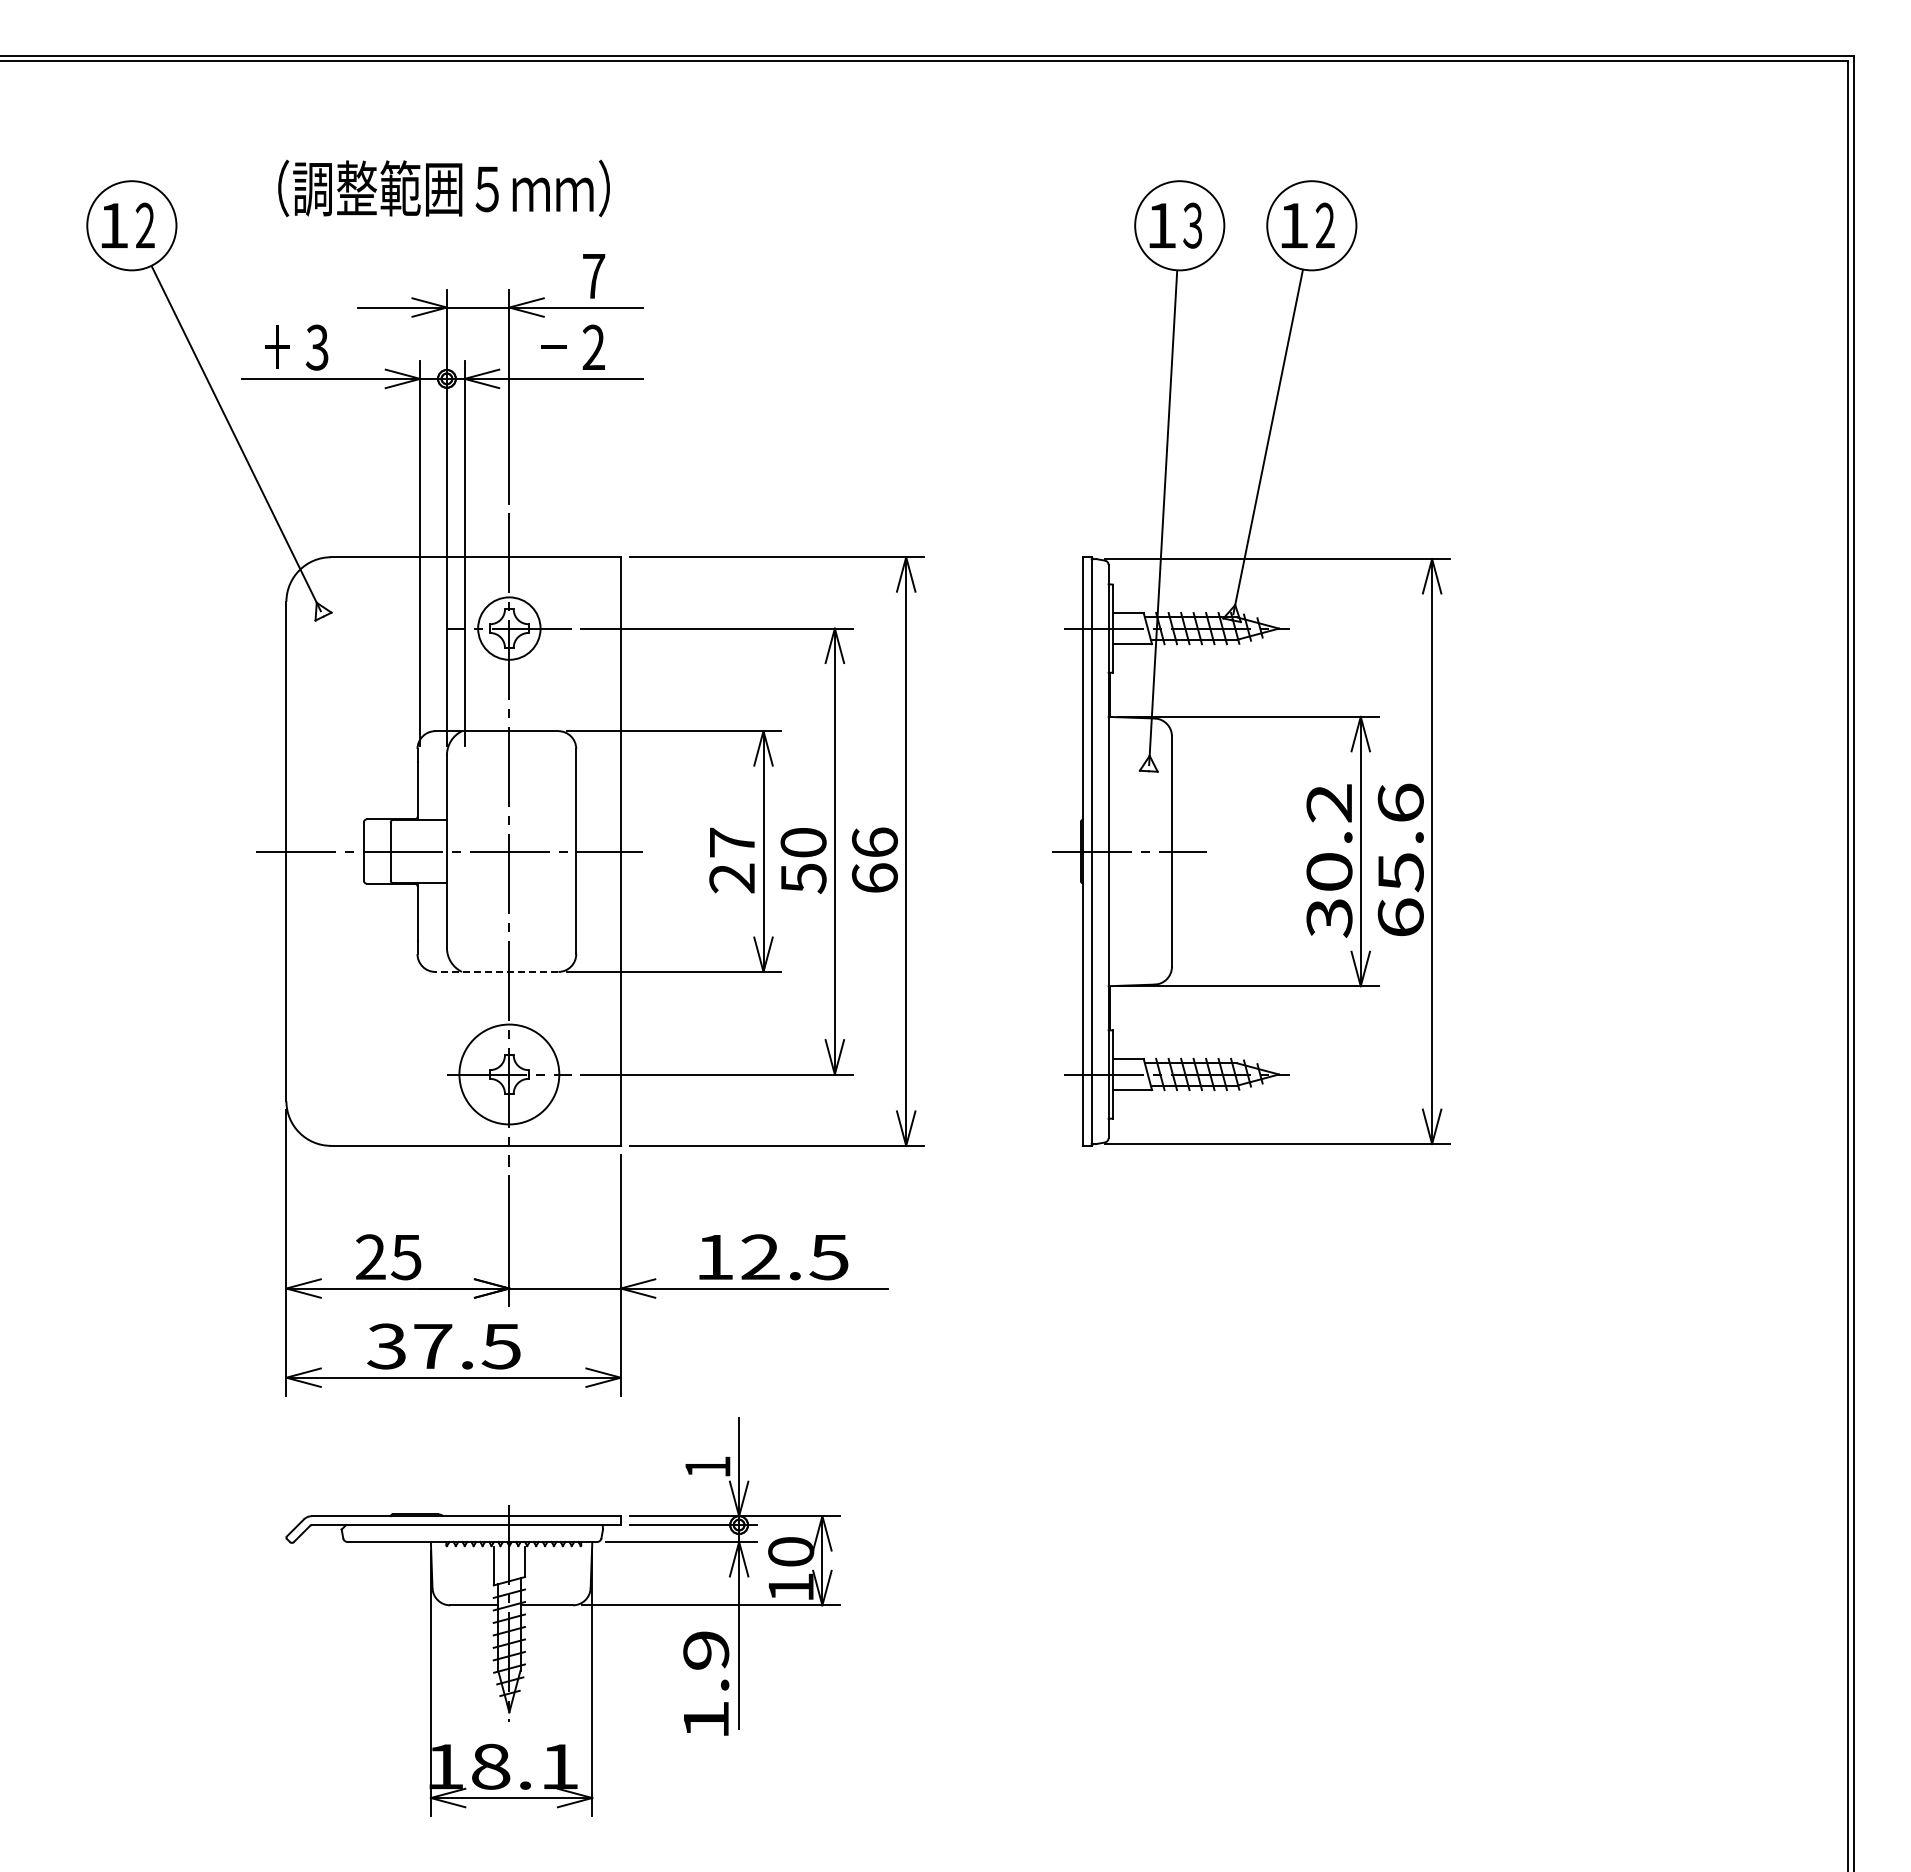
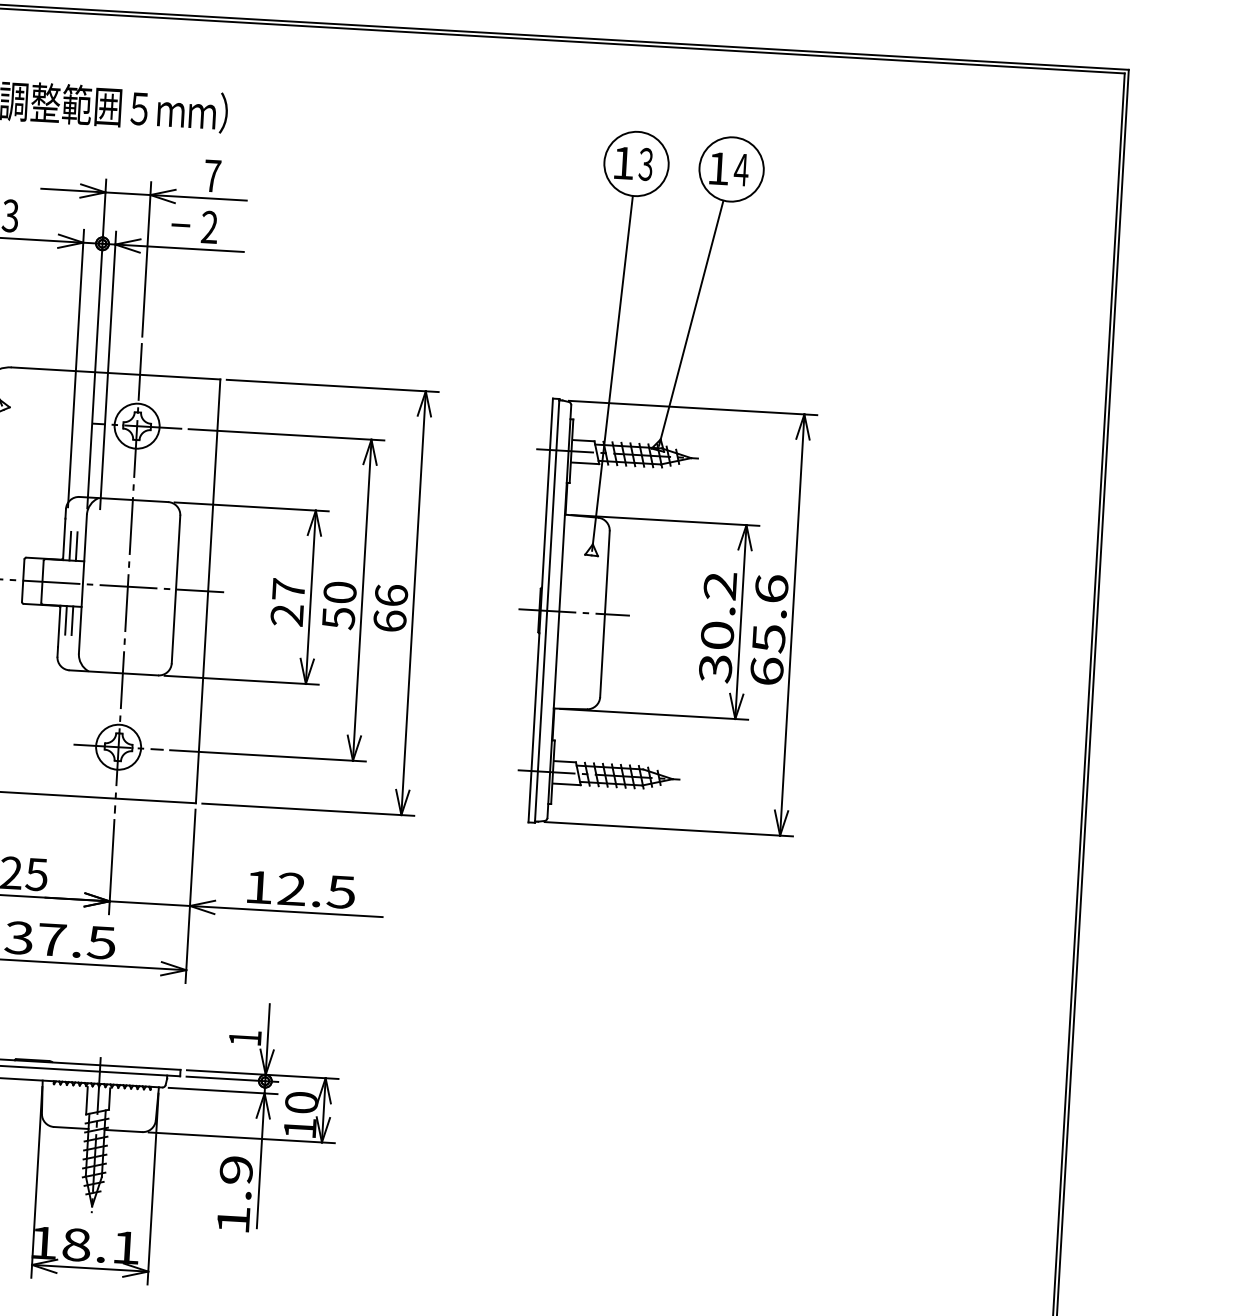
text: (1325, 224) -> (741, 169), ２ -> ４
line: (426, 799) -> (70, 545), added
line: (435, 799) -> (76, 546), added
line: (426, 902) -> (66, 619), added
line: (435, 902) -> (72, 620), added
line: (496, 971) -> (113, 672), dashed -> solid
circle: (509, 1074) -> (118, 747), size x0.62

